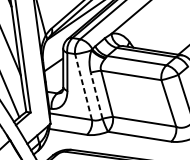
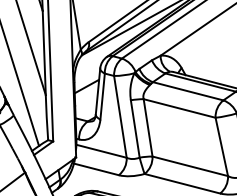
line: (83, 86) -> (120, 116), dashed -> solid
line: (96, 95) -> (135, 128), dashed -> solid

